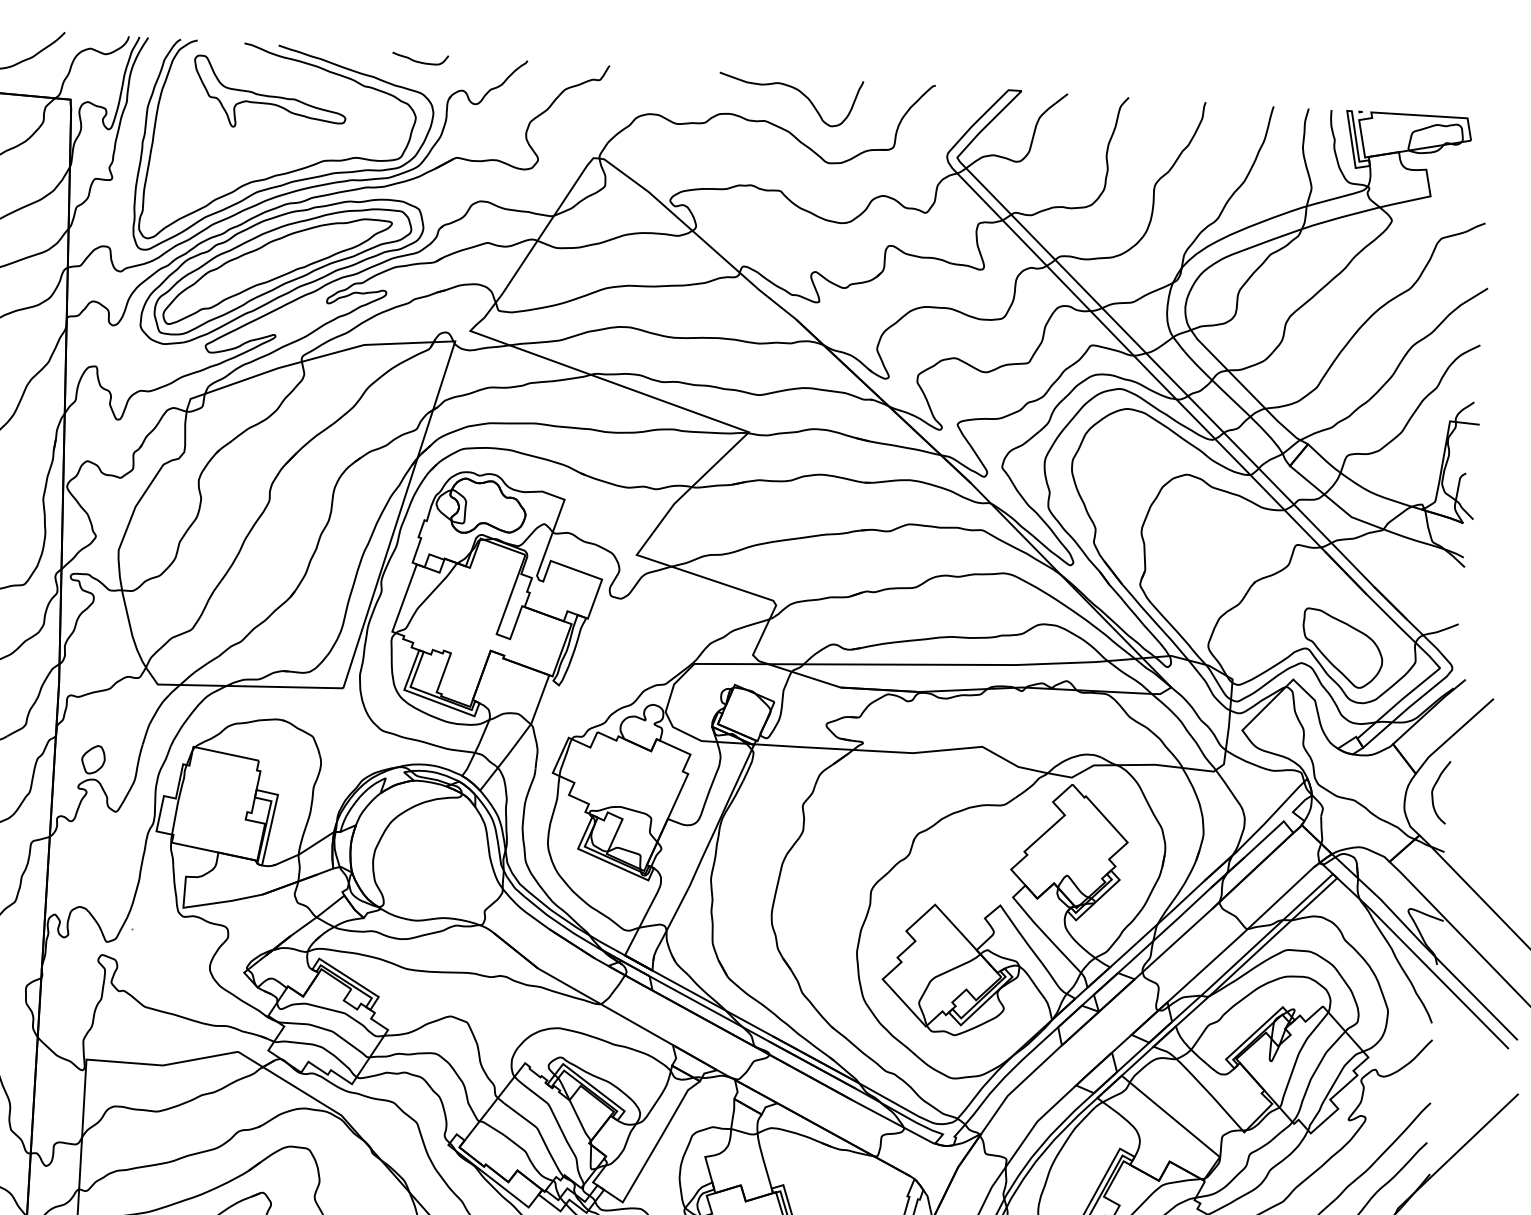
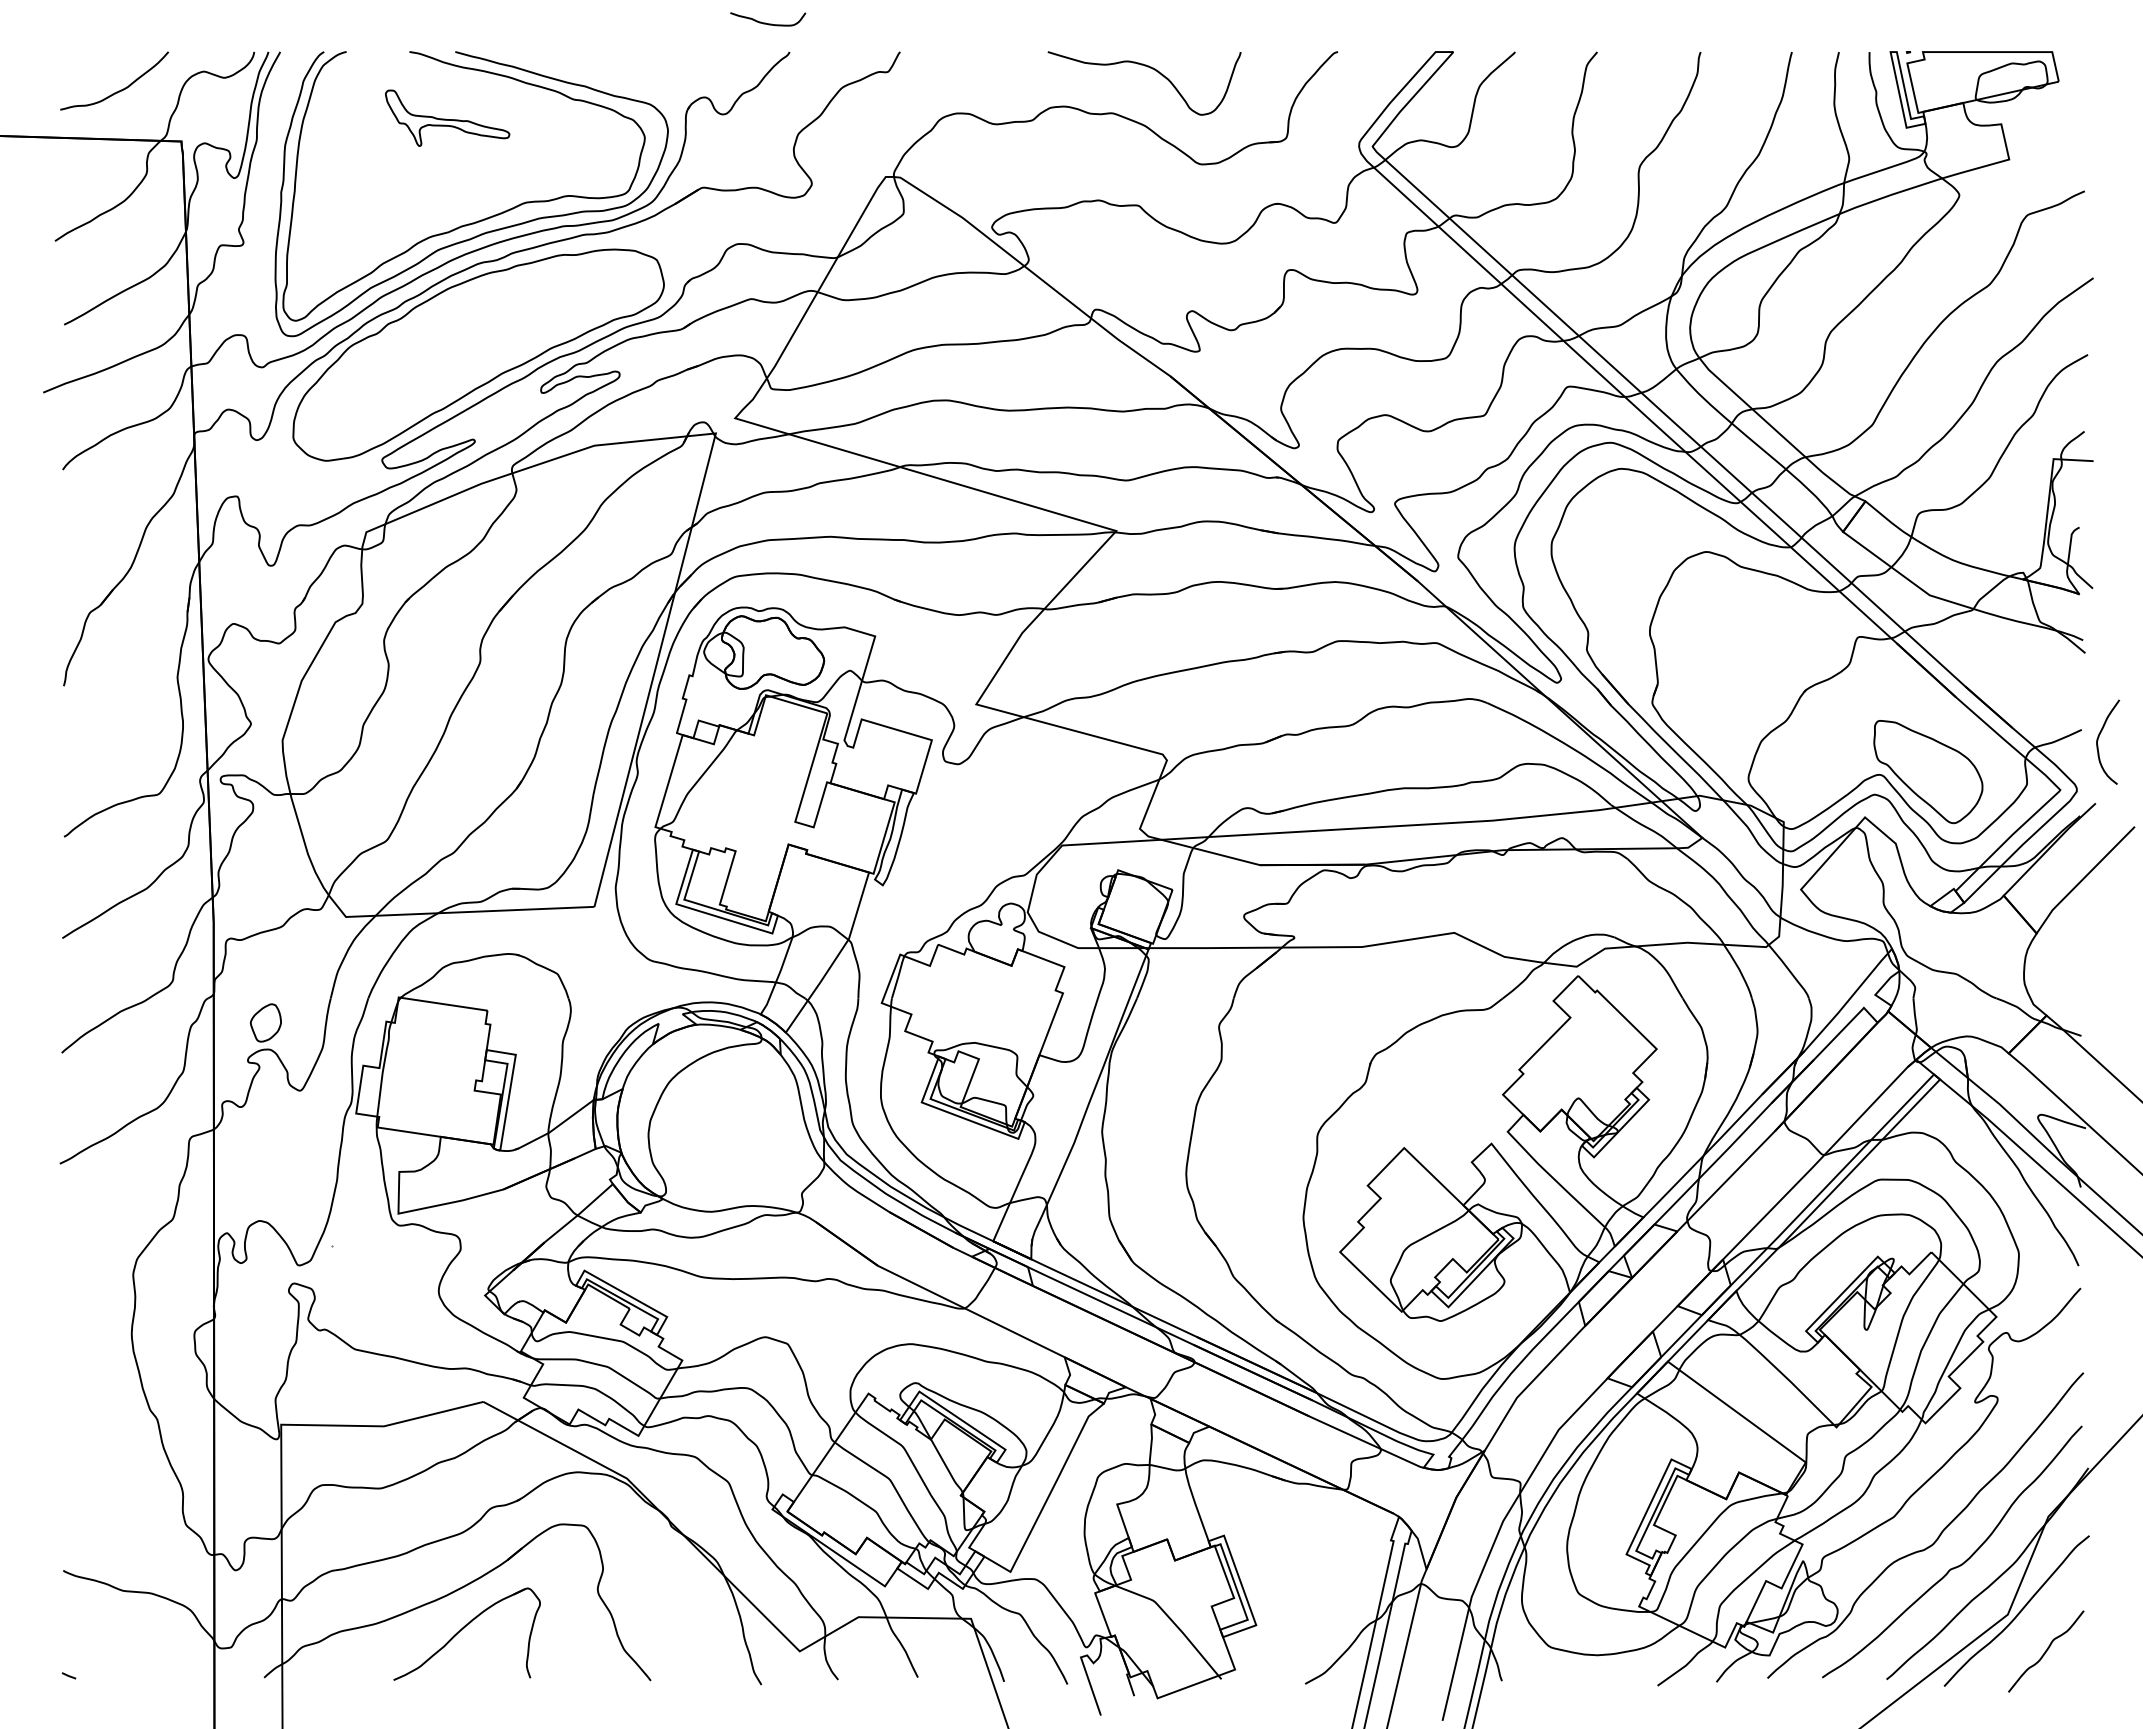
curve: (420, 62) -> (768, 23), moved
part: (269, 94) -> (447, 118), size x0.6
part: (282, 272) -> (479, 355), removed
curve: (1434, 788) -> (2099, 737), moved

